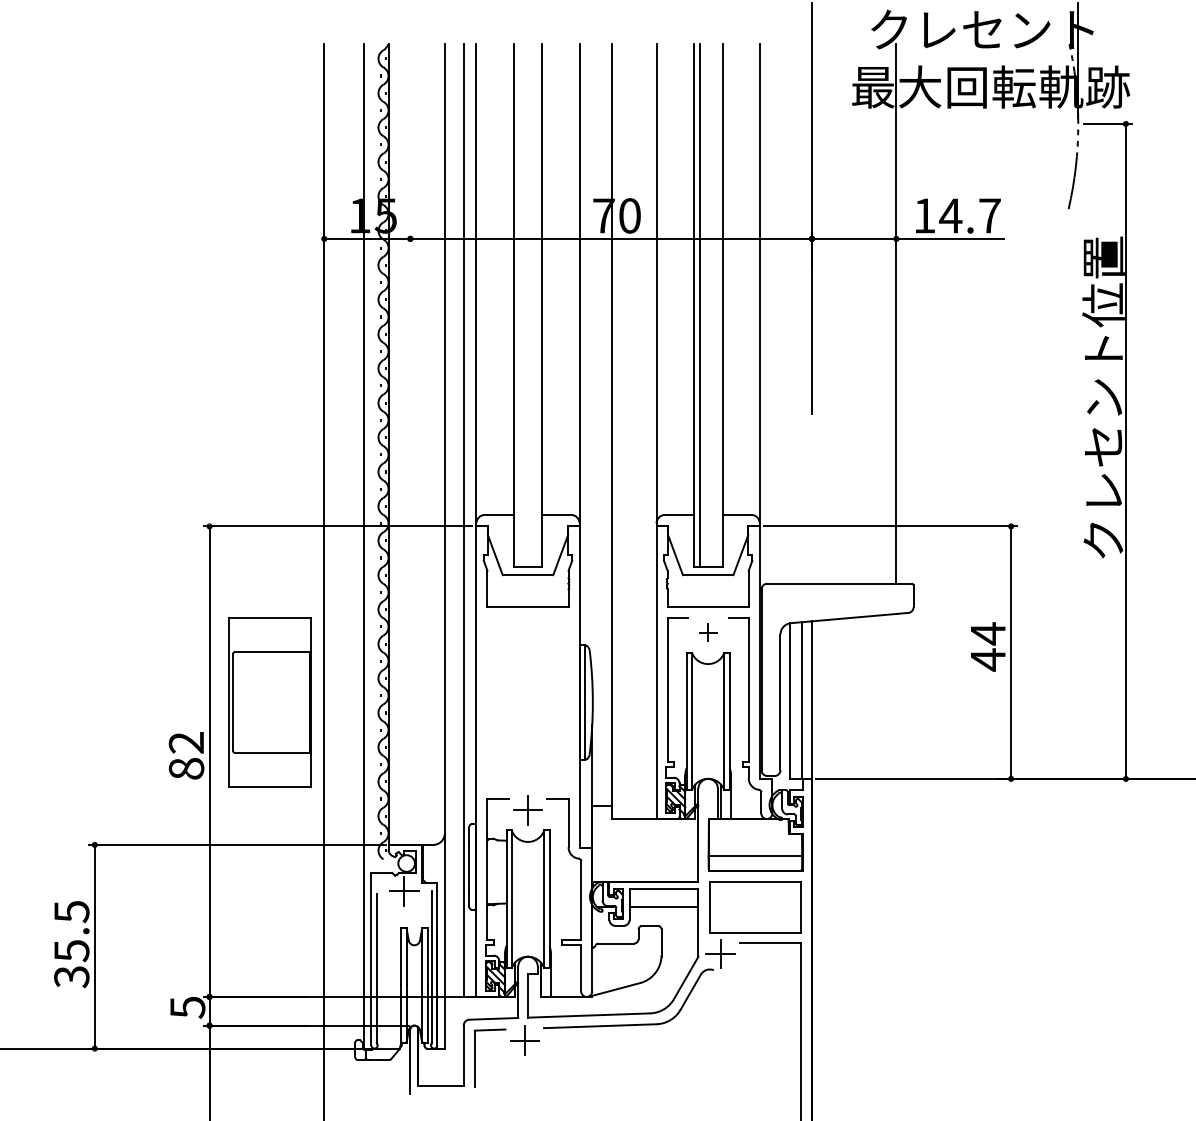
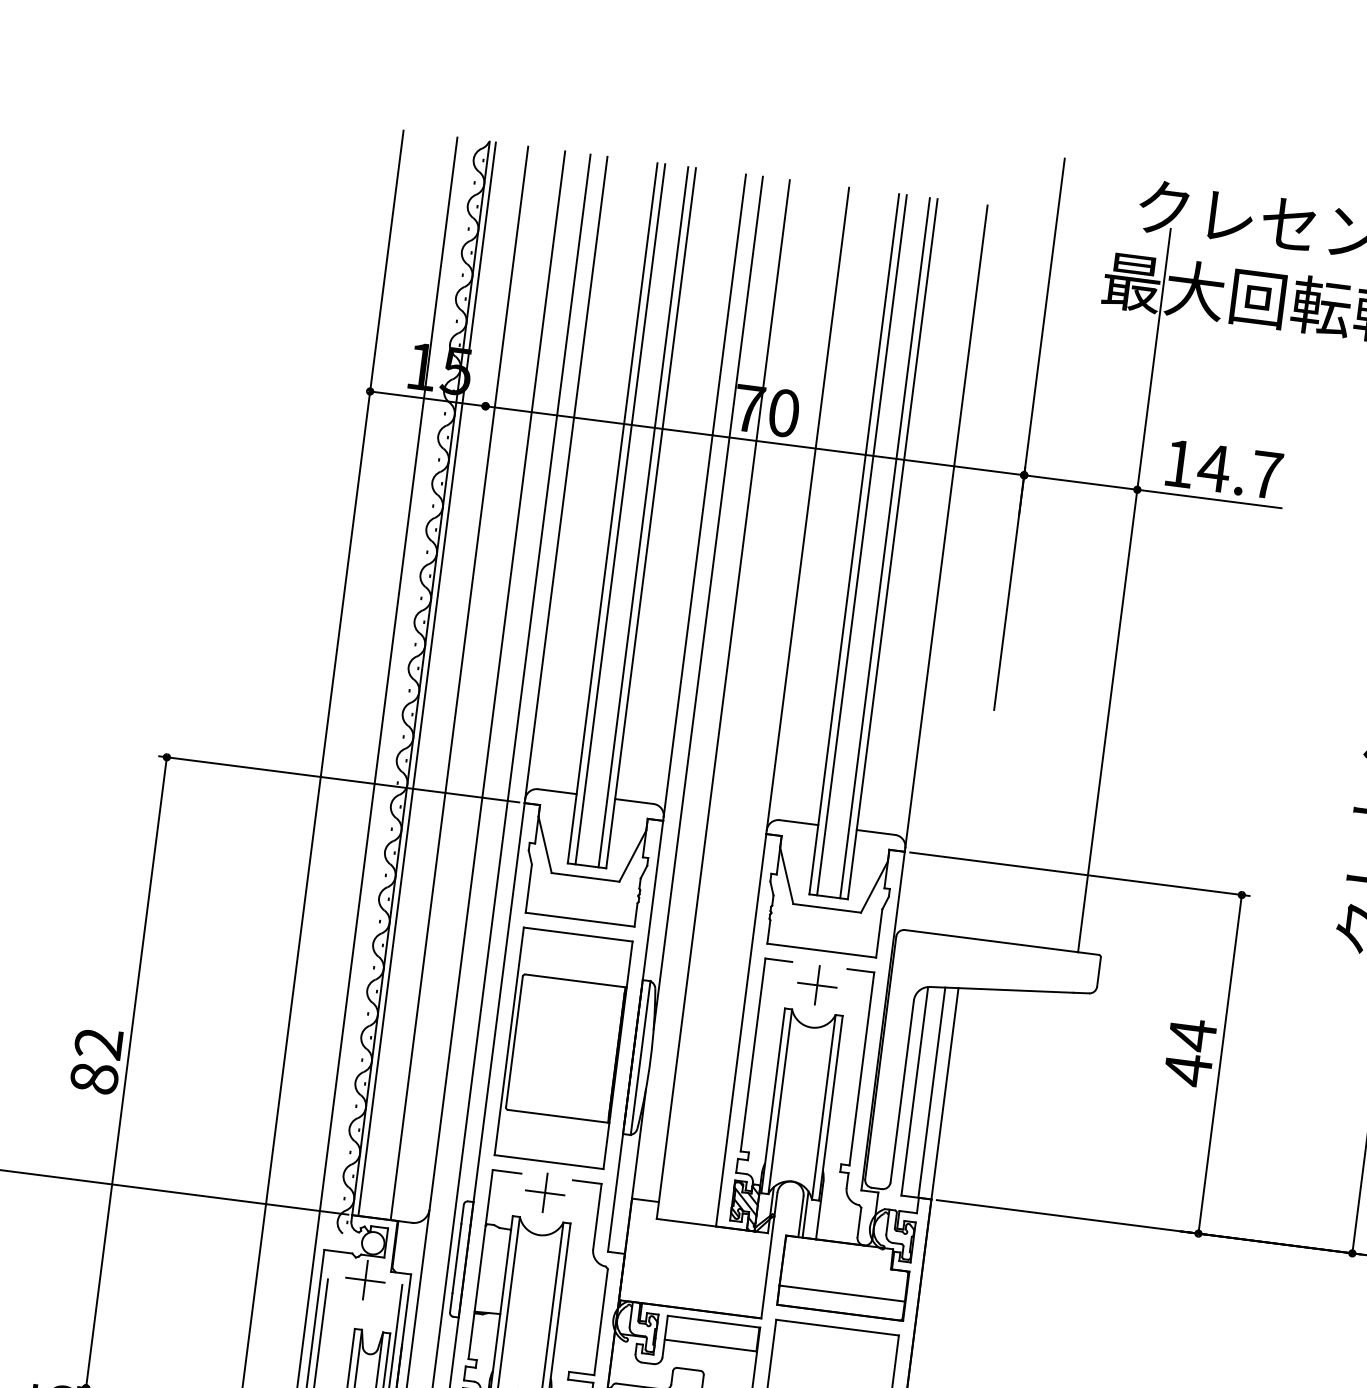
line: (519, 305) -> (620, 514), added
line: (536, 305) -> (643, 517), added
line: (716, 305) -> (884, 548), added
line: (592, 362) -> (708, 603), added
line: (393, 444) -> (427, 679), added
line: (417, 444) -> (459, 683), added
part: (708, 632) -> (817, 985), size x1.67
part: (269, 702) -> (562, 1048), moved

